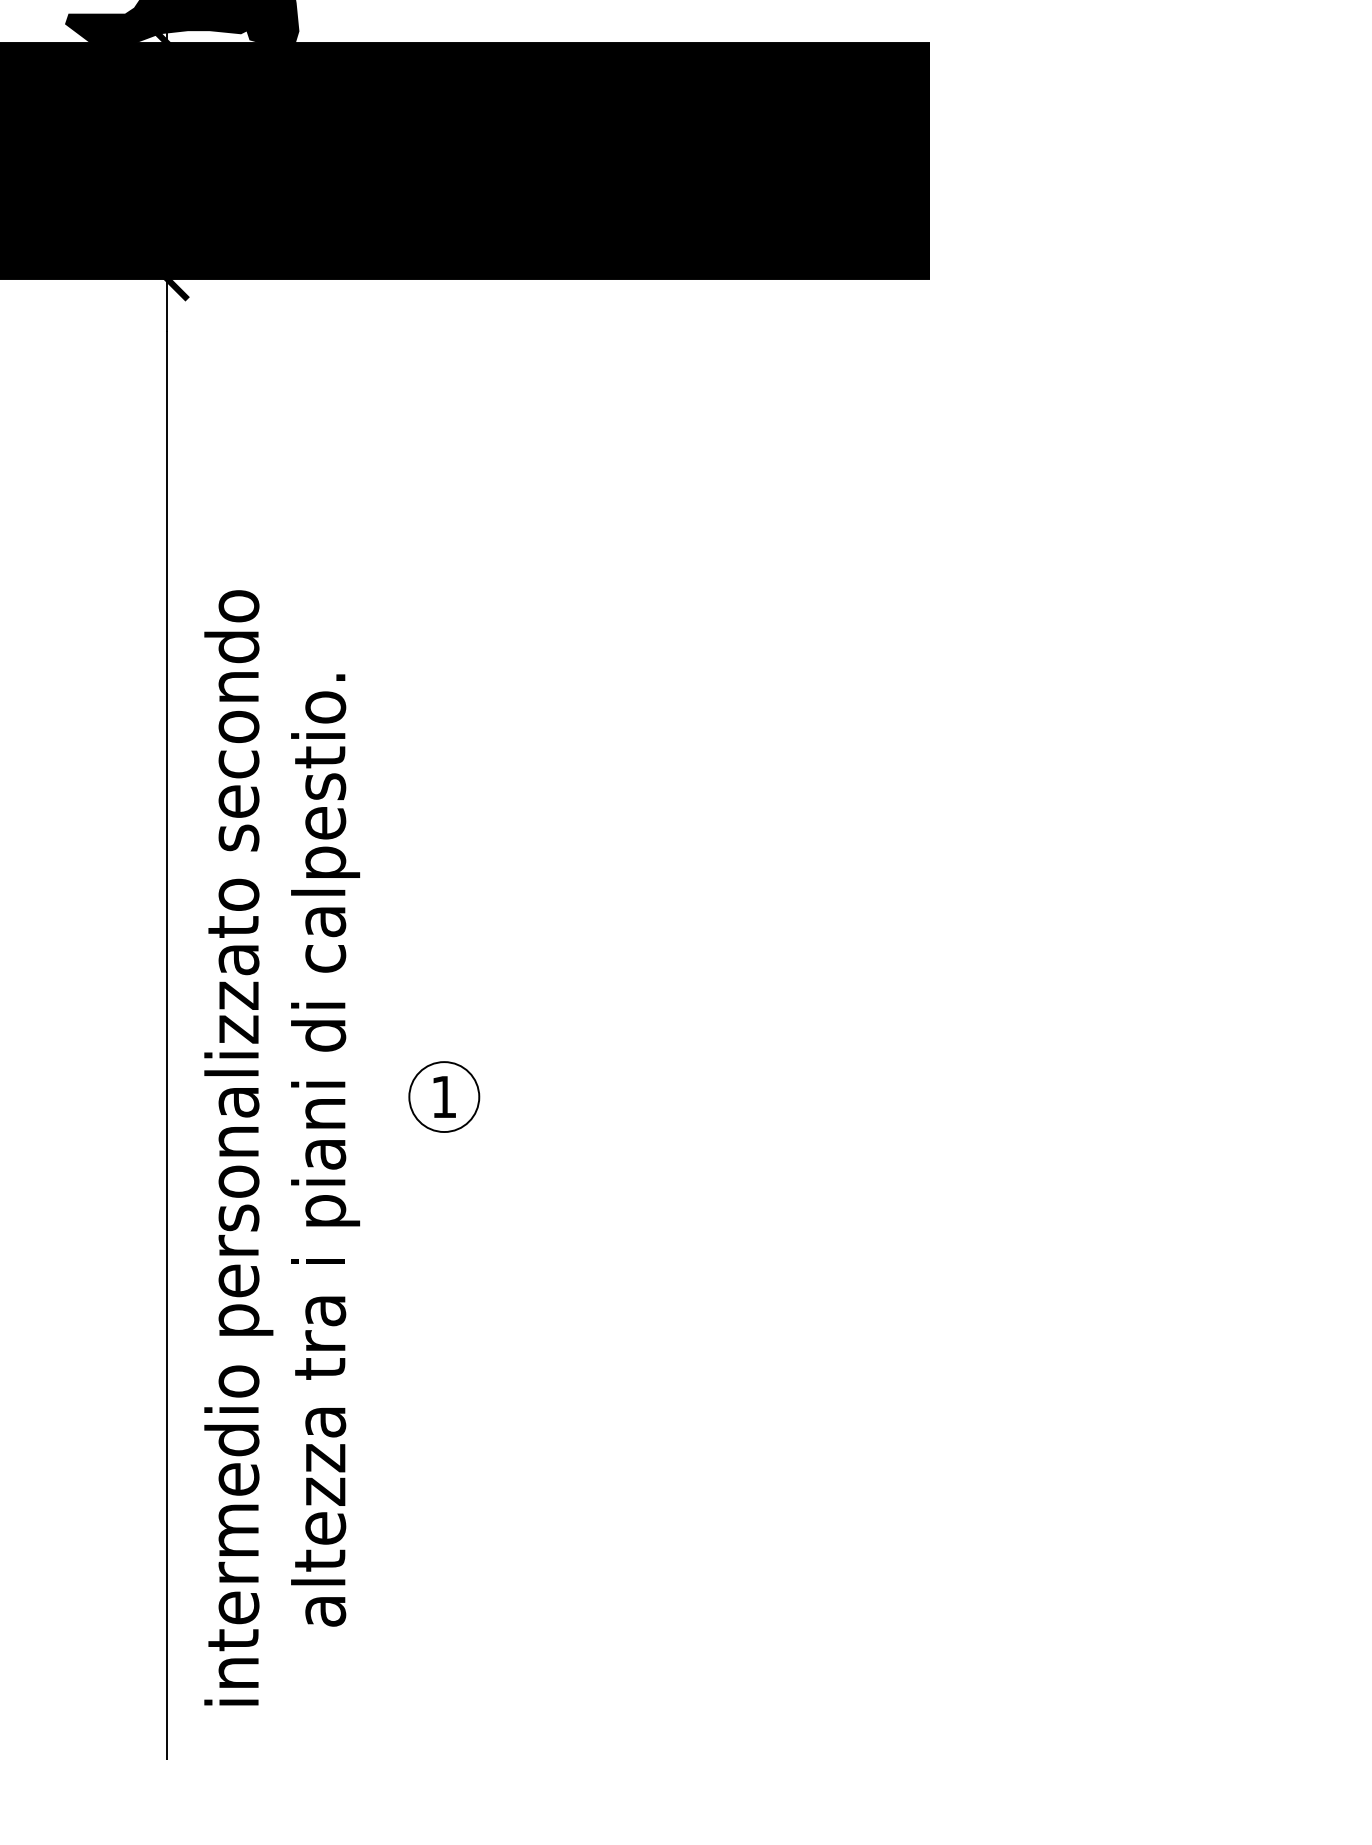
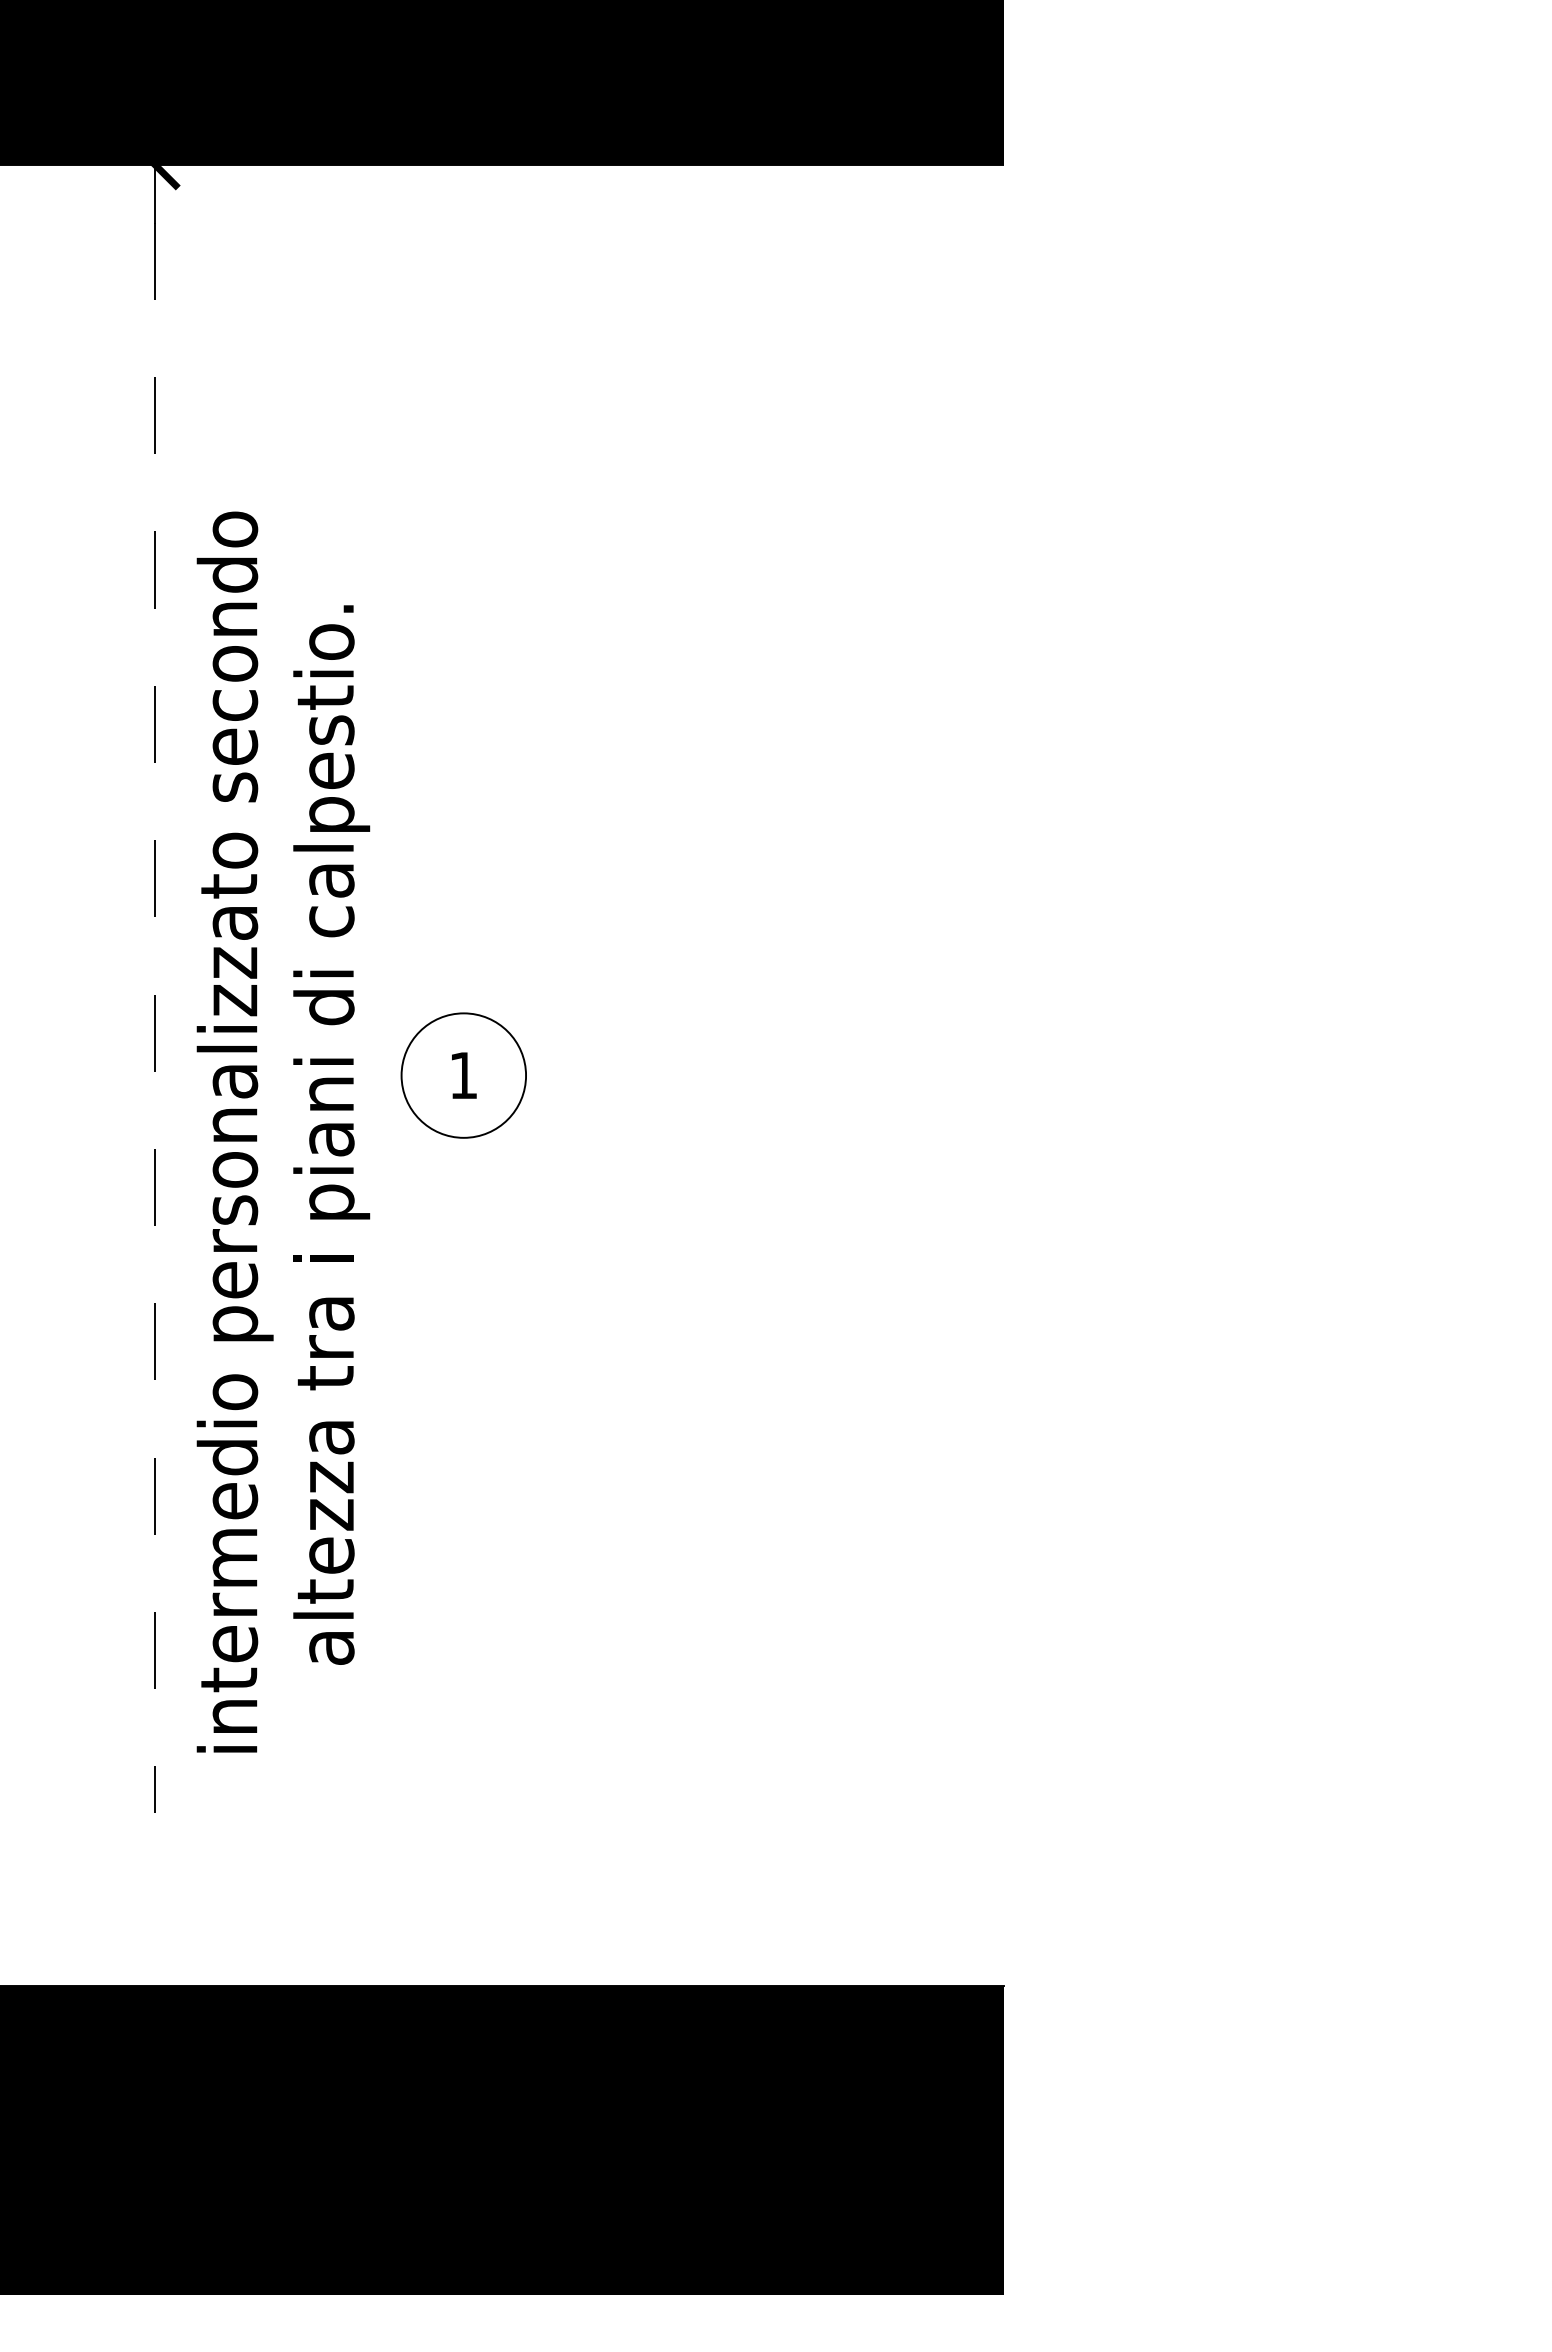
line: (167, 1045) -> (155, 1018), solid -> dashed
circle: (444, 1096) -> (463, 1075), size x1.6

